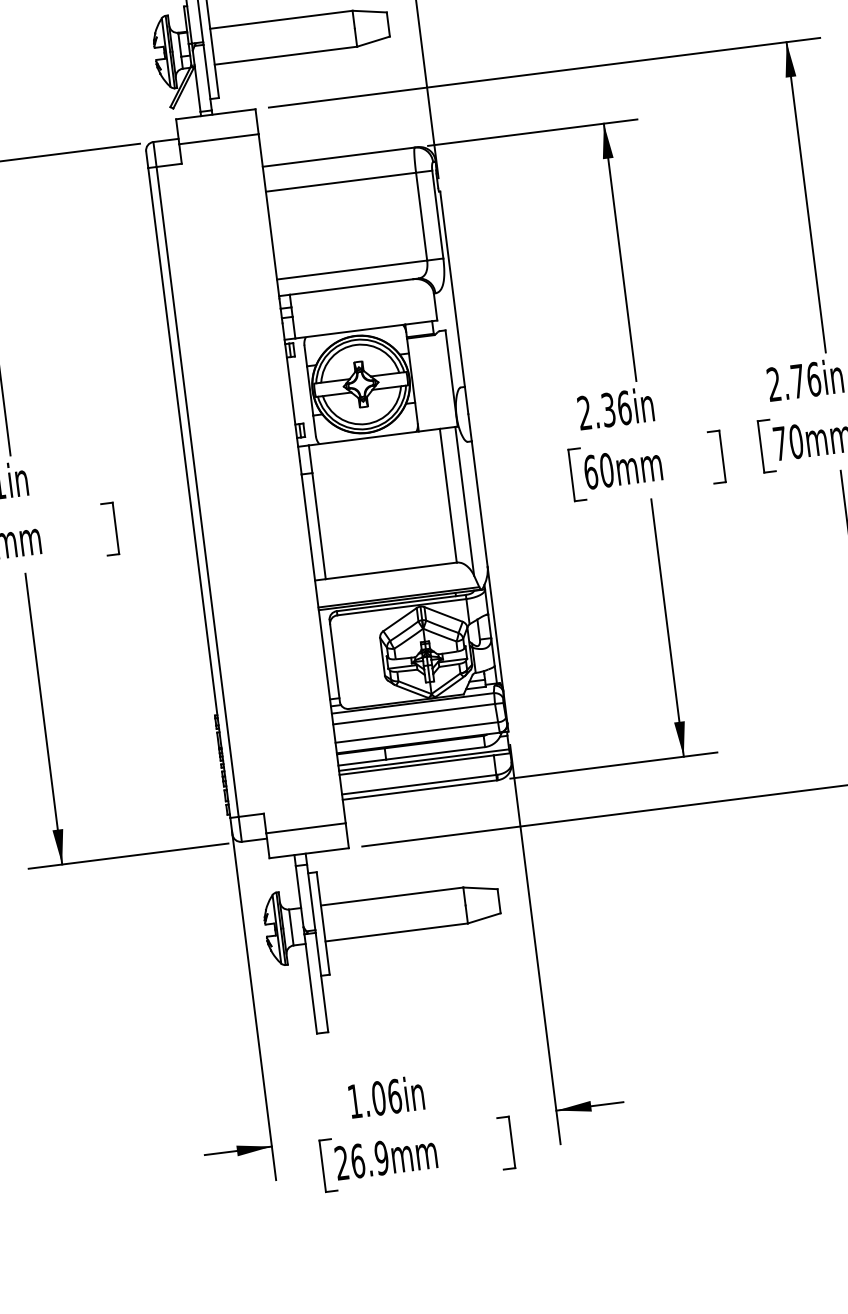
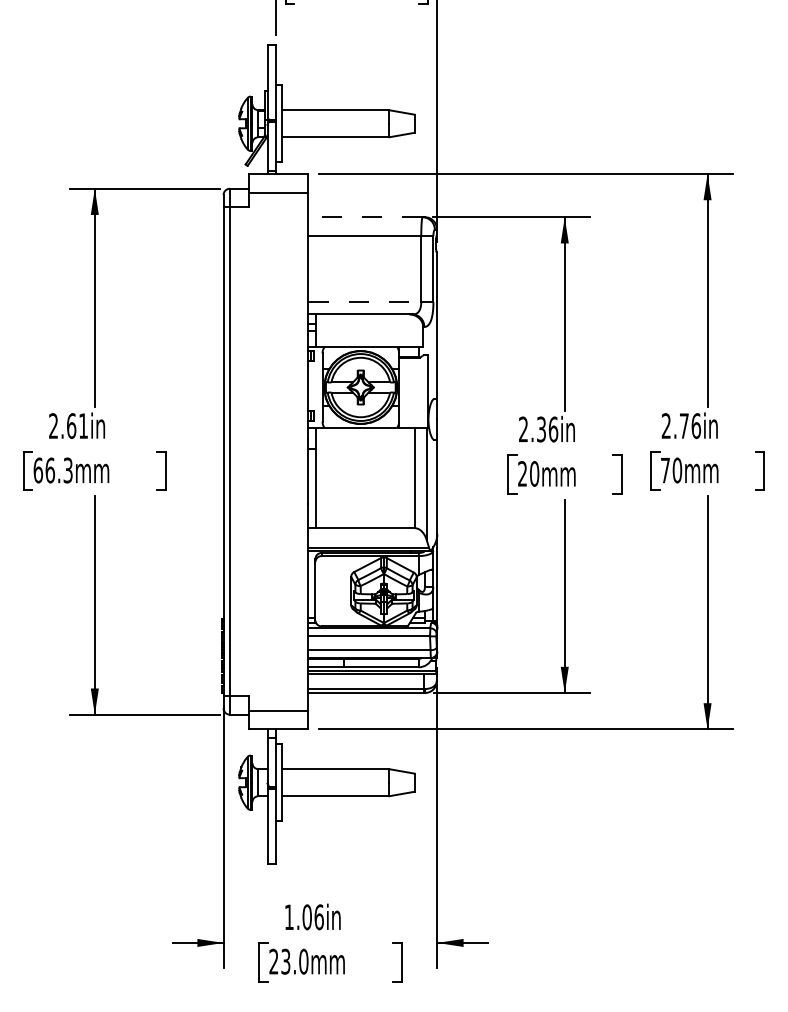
line: (338, 157) -> (365, 217), solid -> dashed
line: (353, 270) -> (365, 302), solid -> dashed
text: (590, 471) -> (522, 473), 60mm -> 20mm
text: (369, 1159) -> (294, 961), 26.9mm -> 23.0mm

